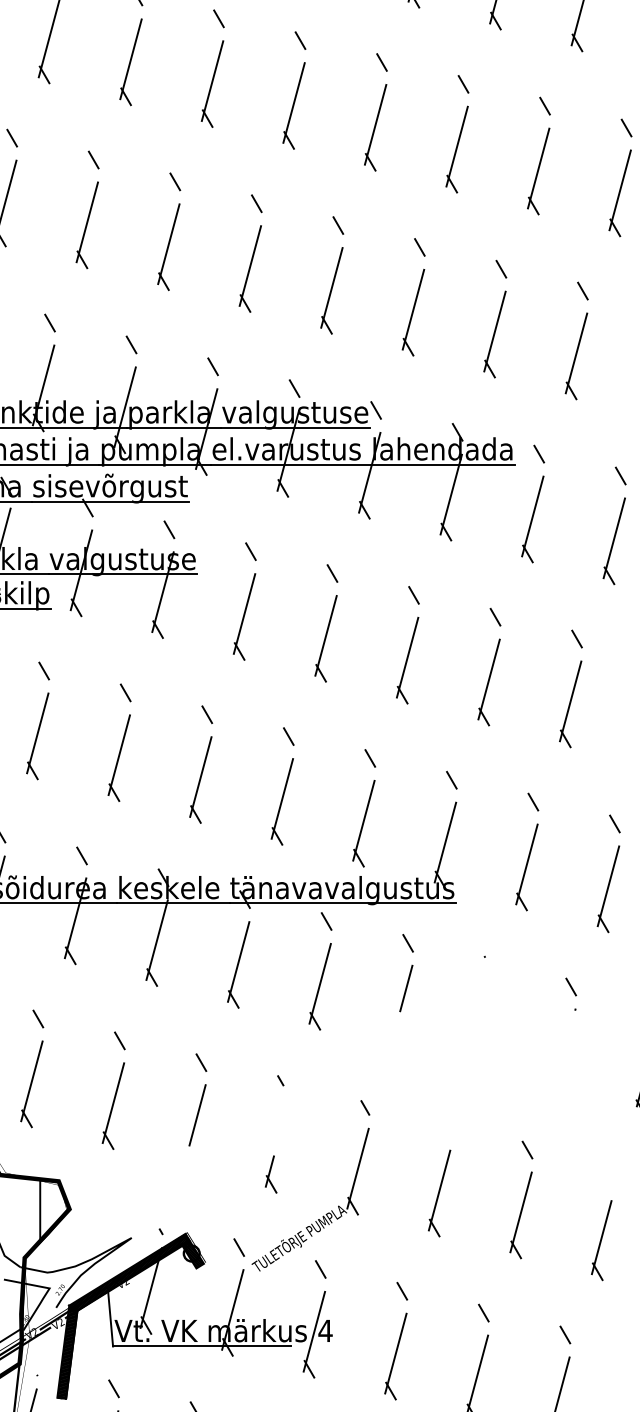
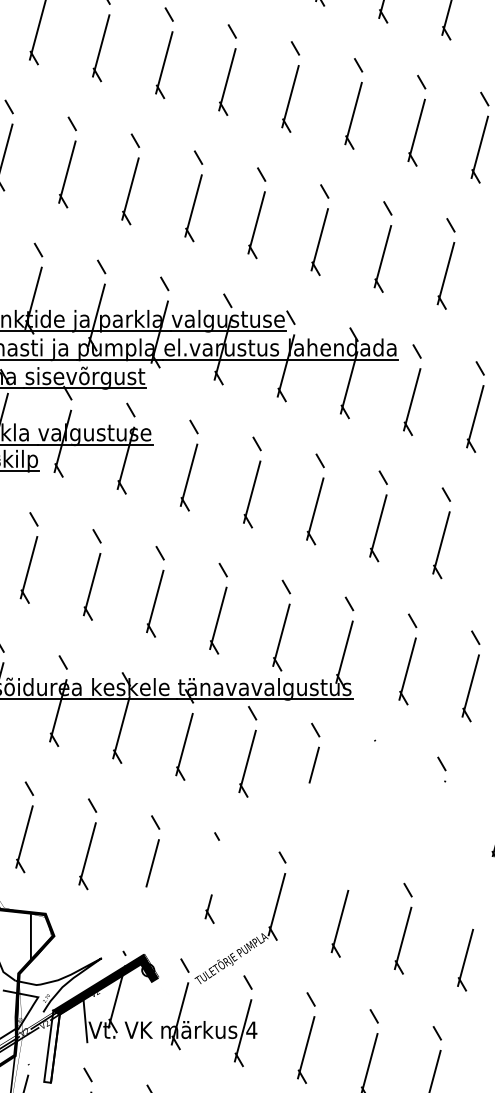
line: (202, 1346) -> (156, 1042), removed
hatch: (66, 1352) -> (51, 1046), removed

